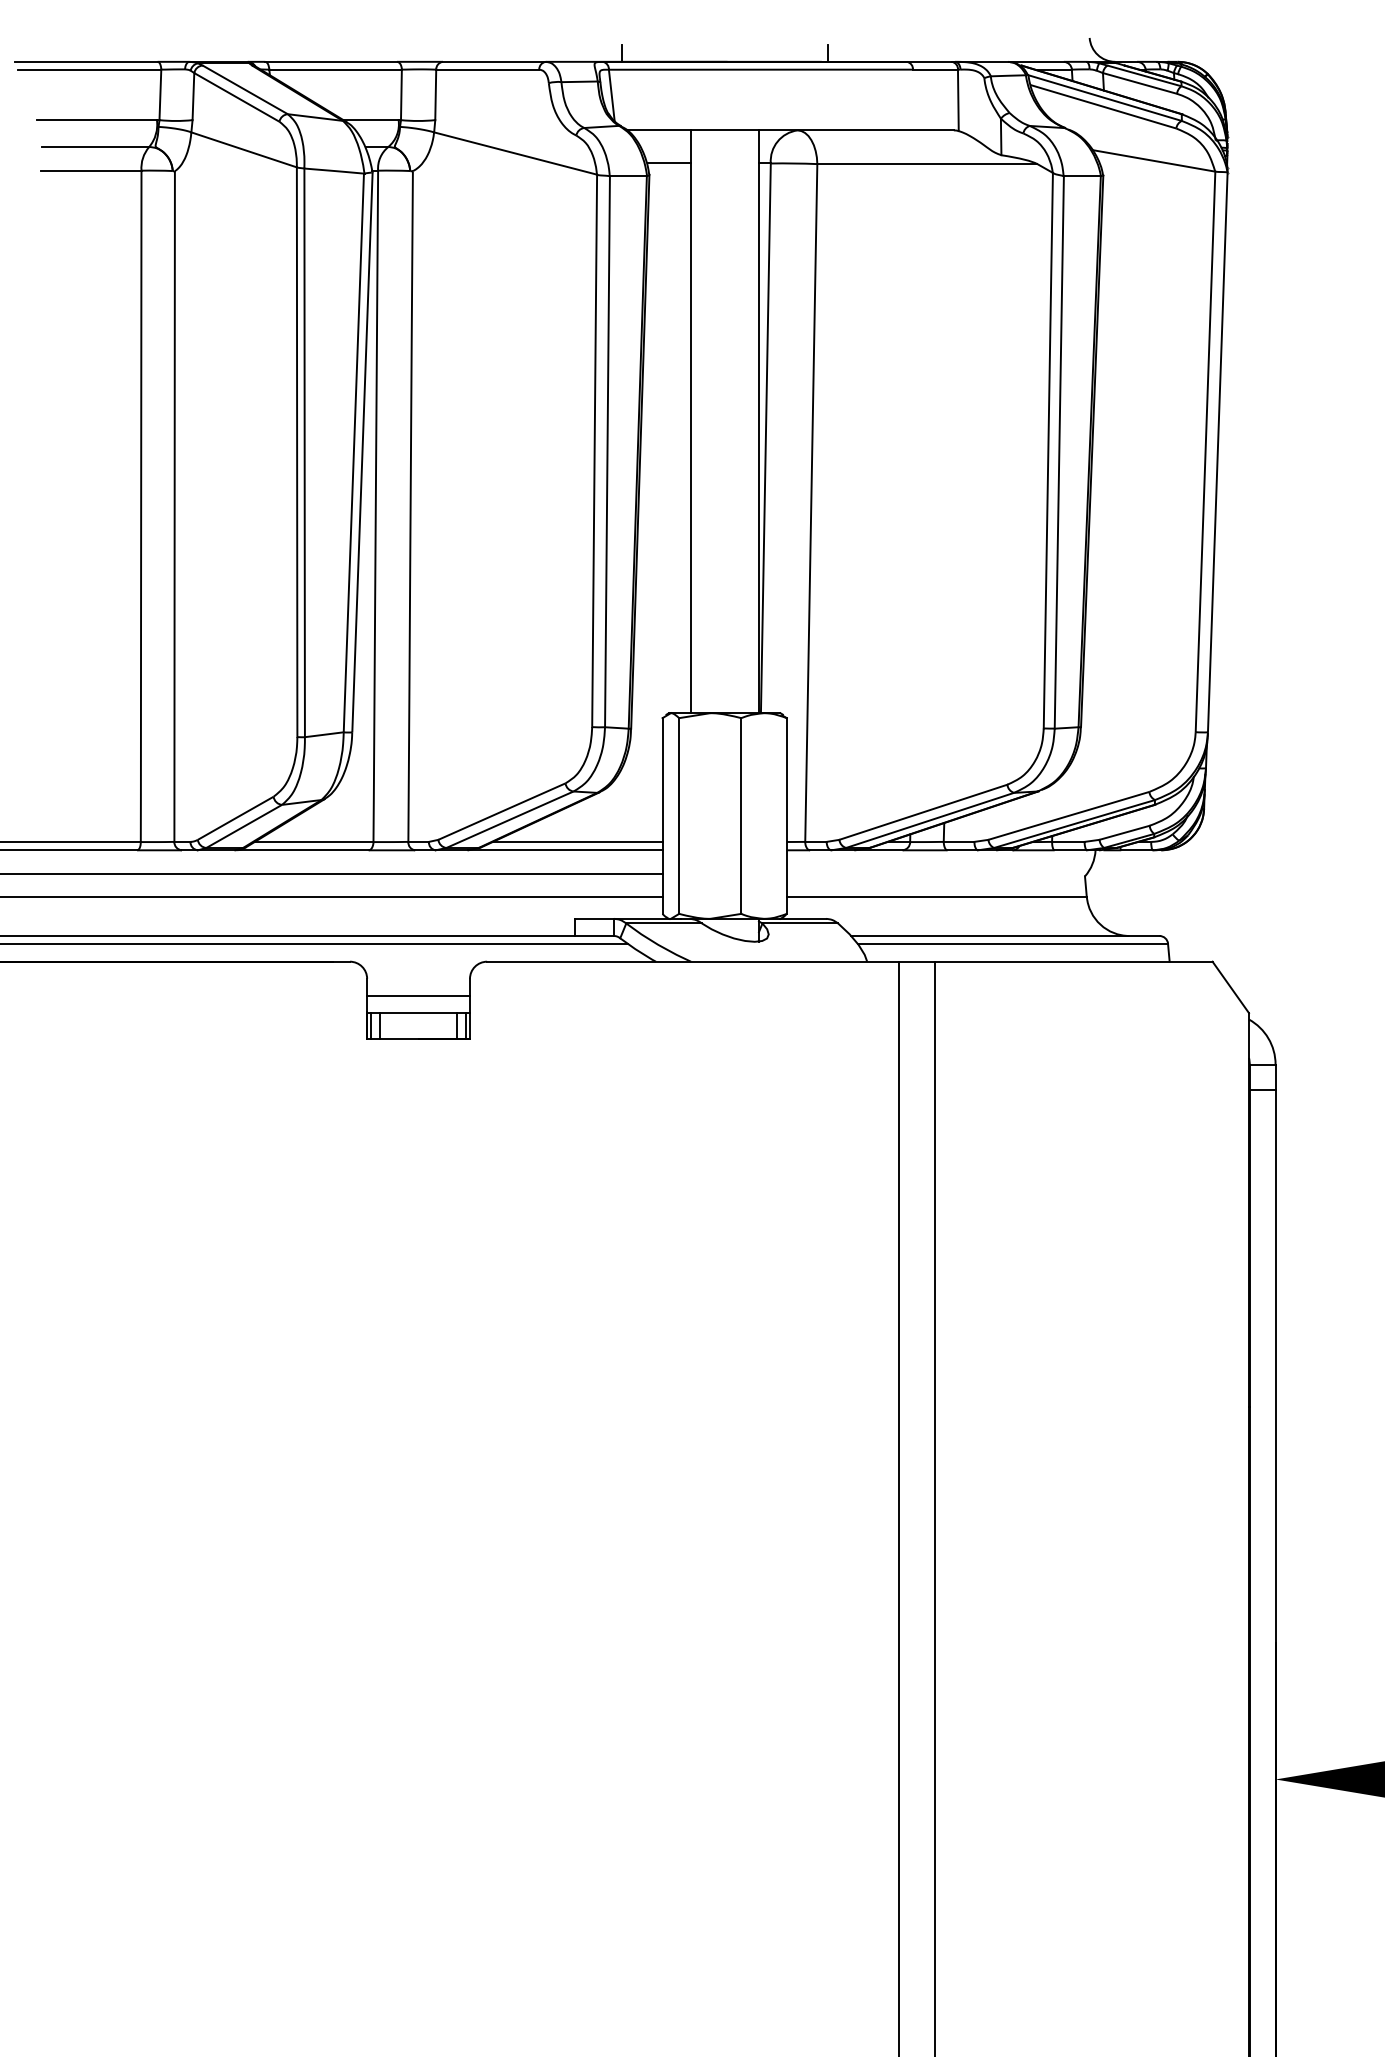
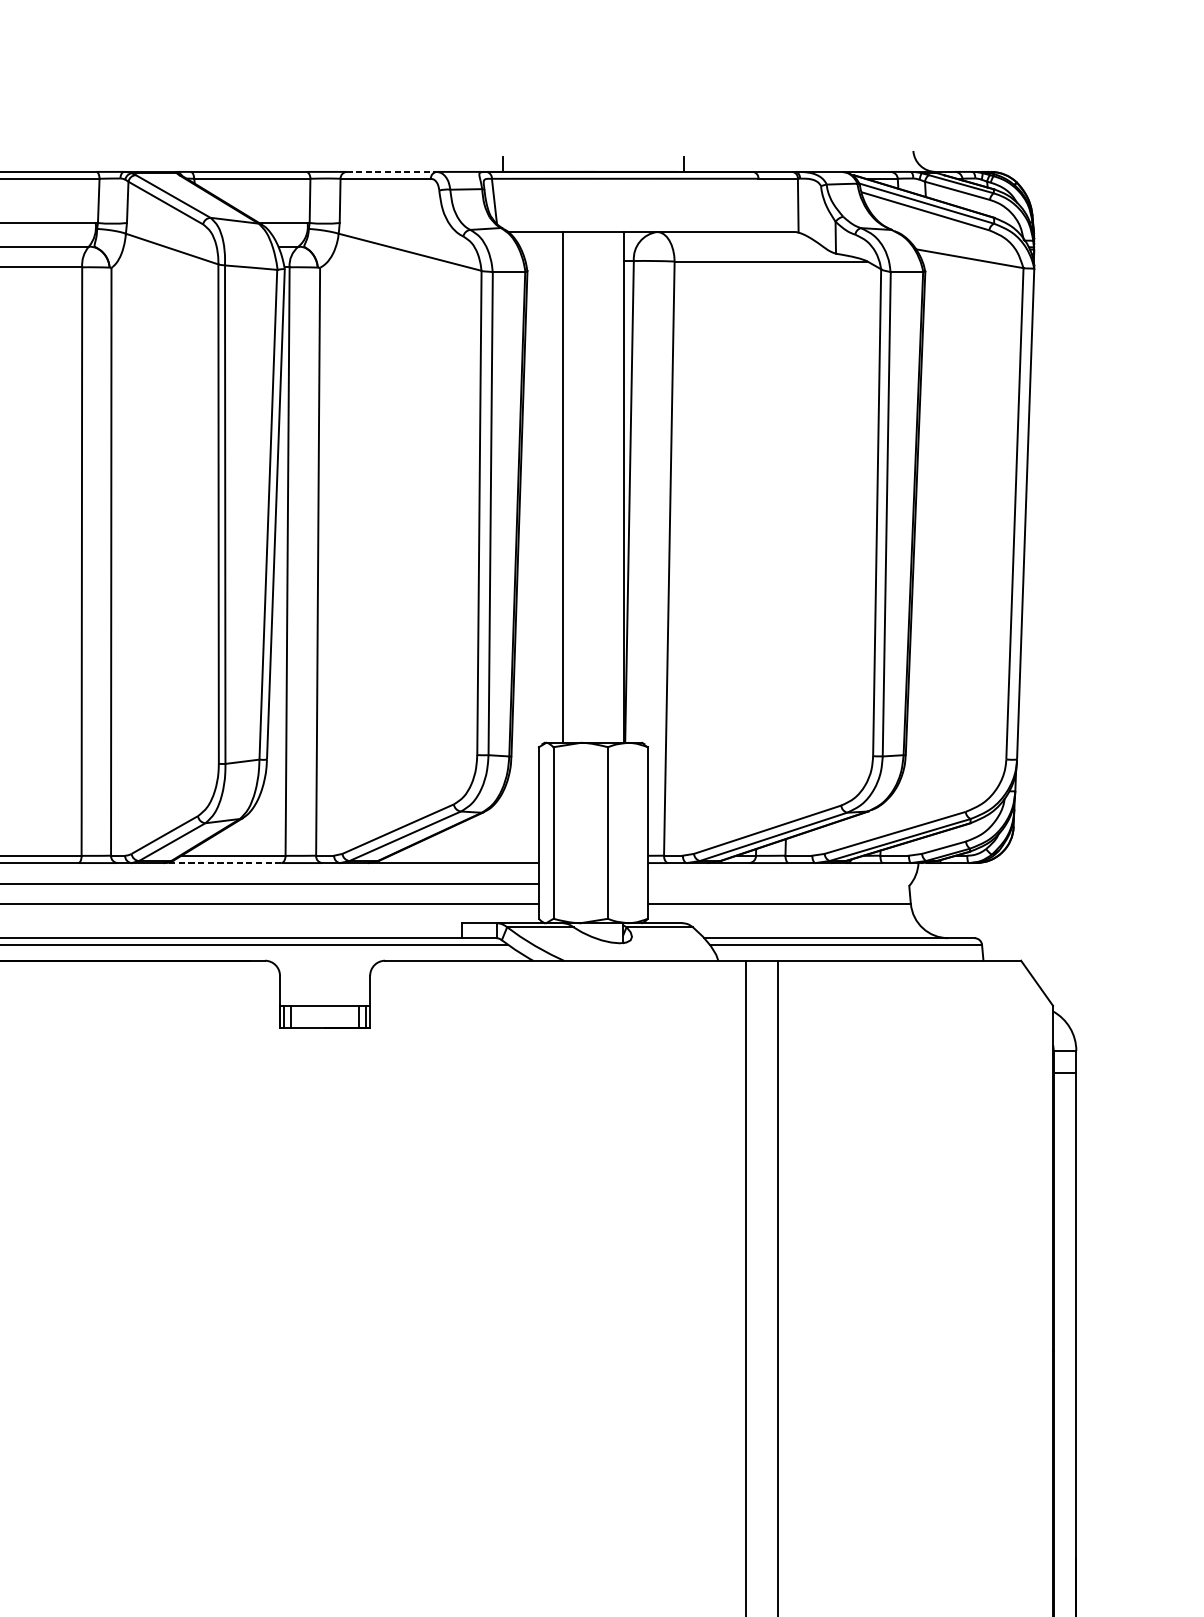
line: (494, 61) -> (391, 171), solid -> dashed
line: (668, 163) -> (544, 261), removed
line: (577, 842) -> (464, 856), removed
line: (302, 850) -> (223, 863), solid -> dashed
line: (418, 996) -> (325, 991), removed

